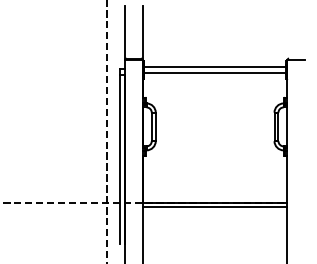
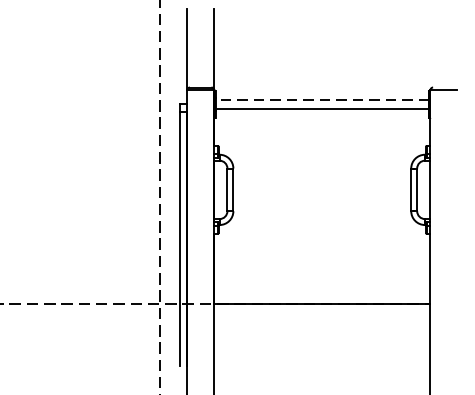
line: (214, 66) -> (321, 99), solid -> dashed
line: (214, 207) -> (321, 310), removed

